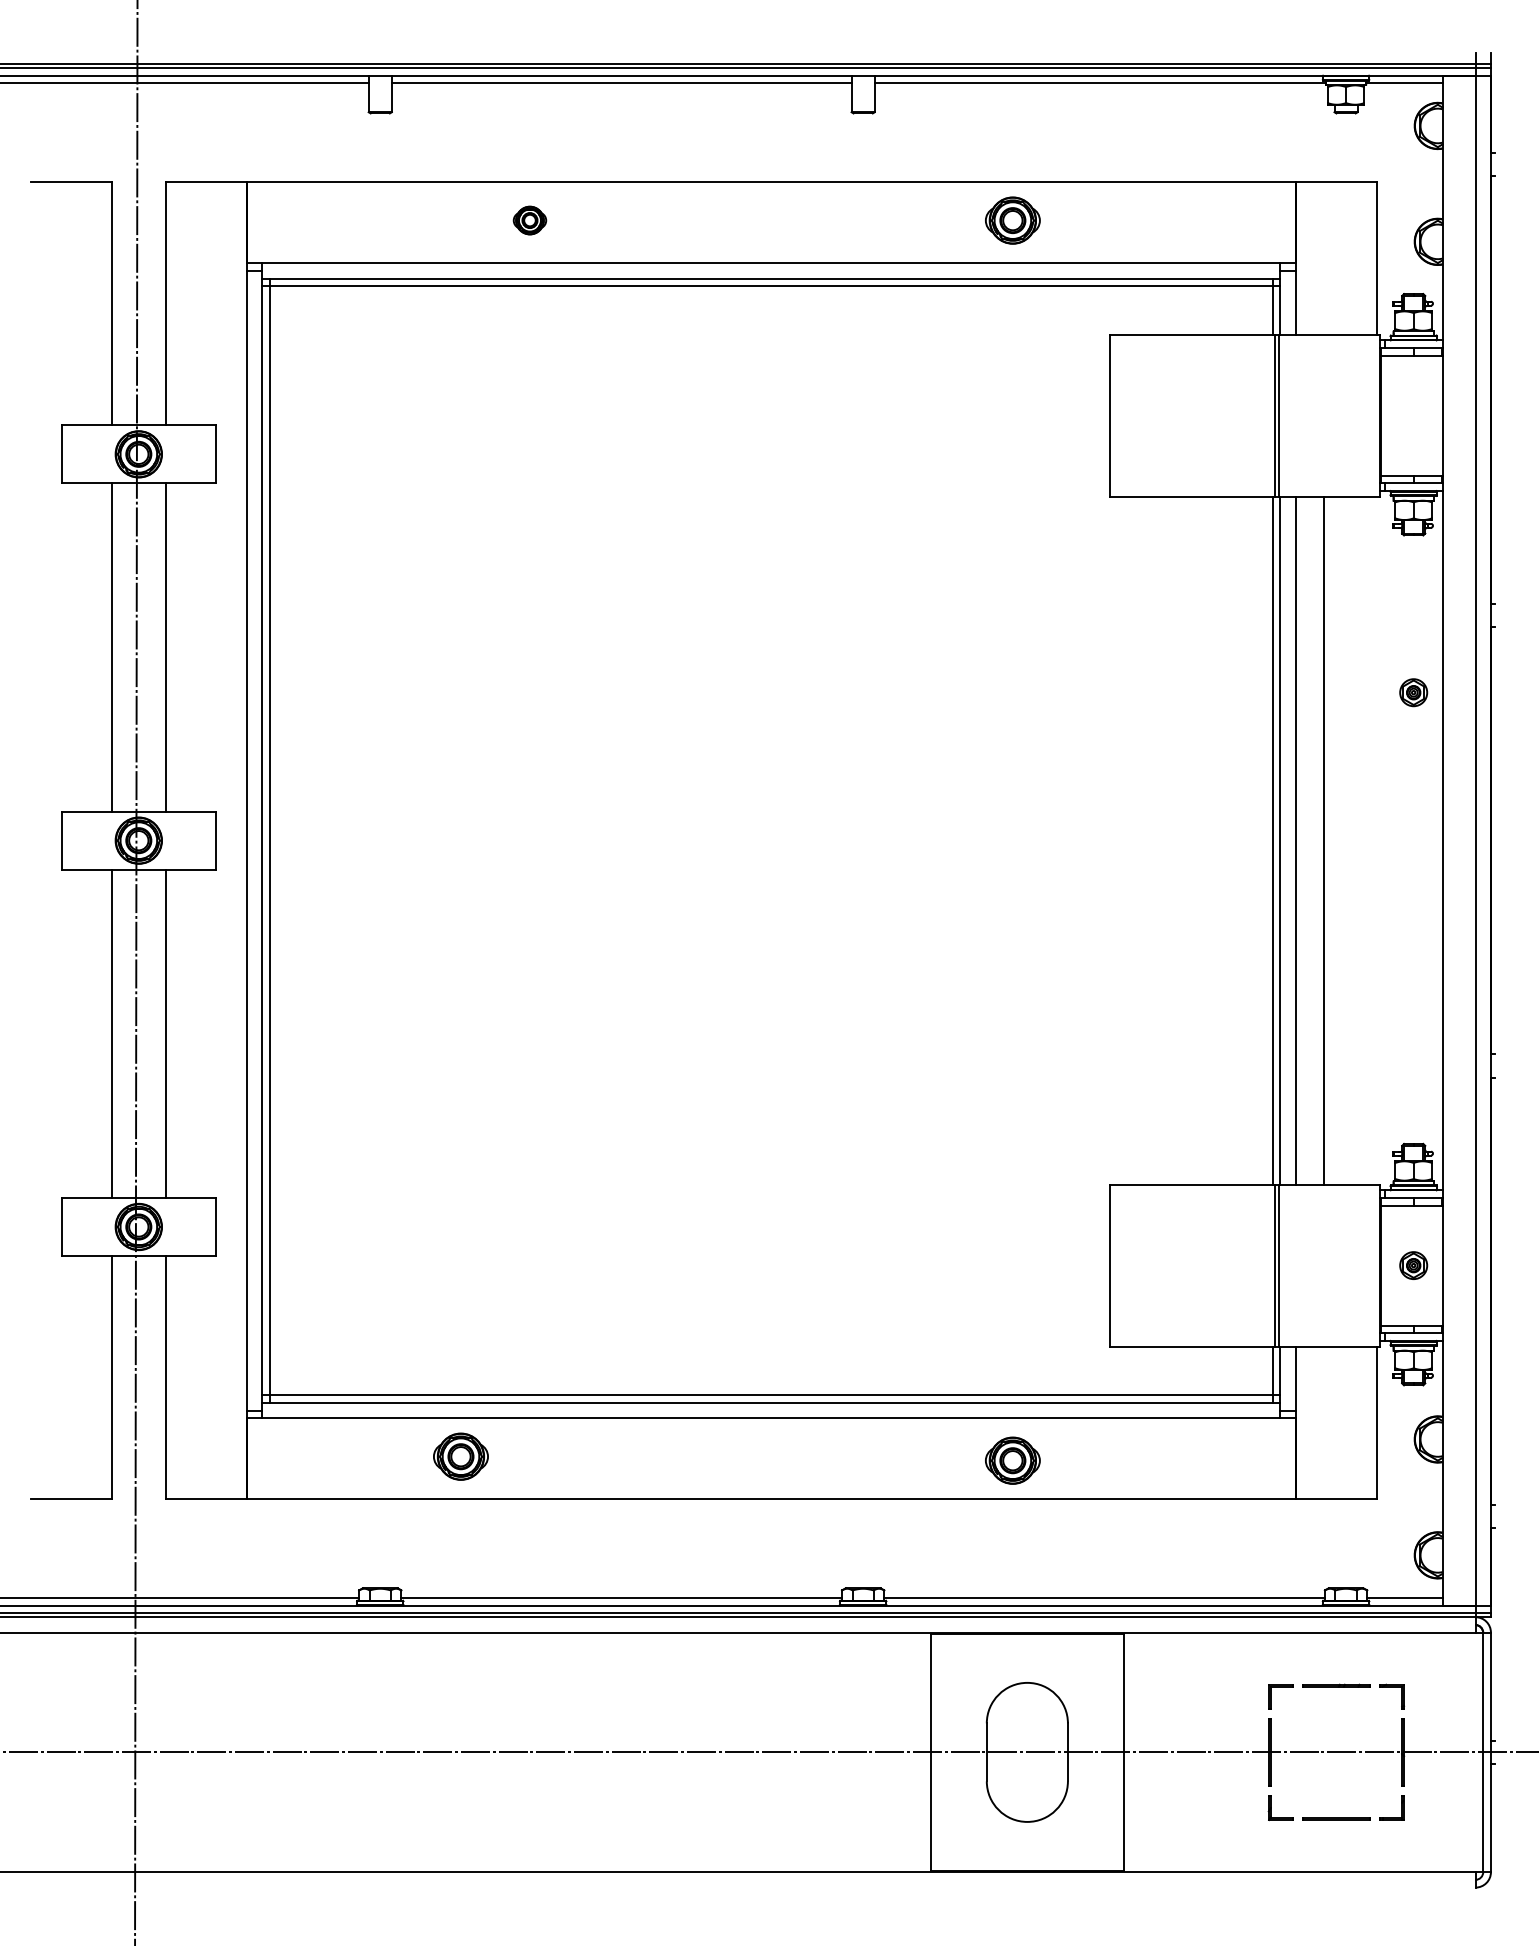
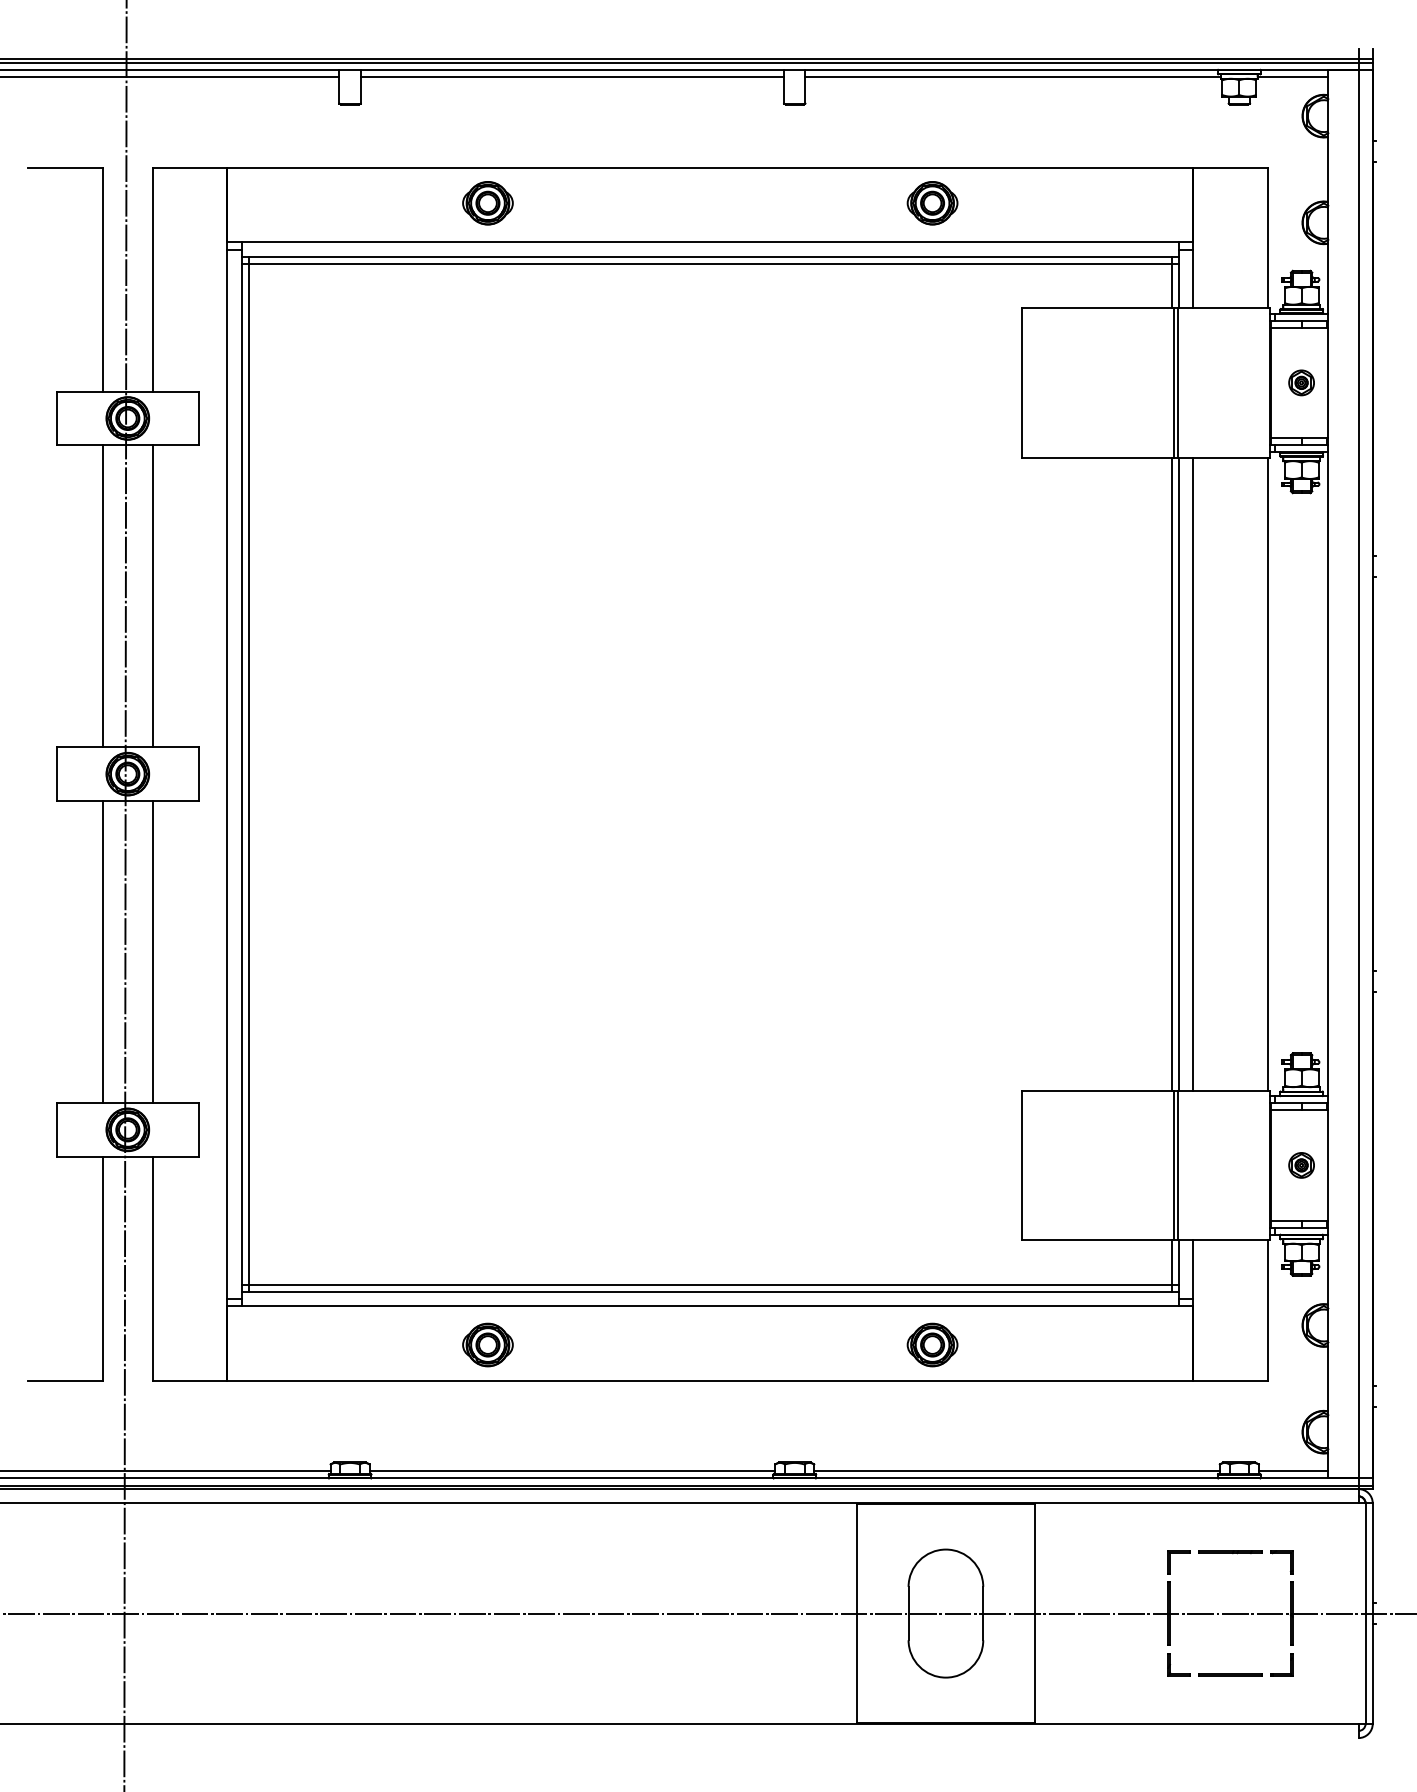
part: (529, 220) -> (487, 203), size x1.67
part: (1413, 692) -> (1301, 382), moved
line: (1324, 840) -> (1268, 774), moved
part: (460, 1456) -> (487, 1344), moved

